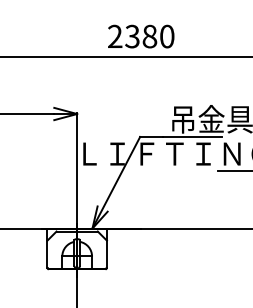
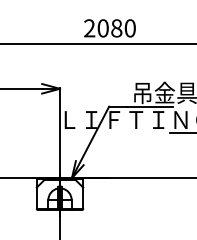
text: (132, 36) -> (103, 28), 2380 -> 2080

